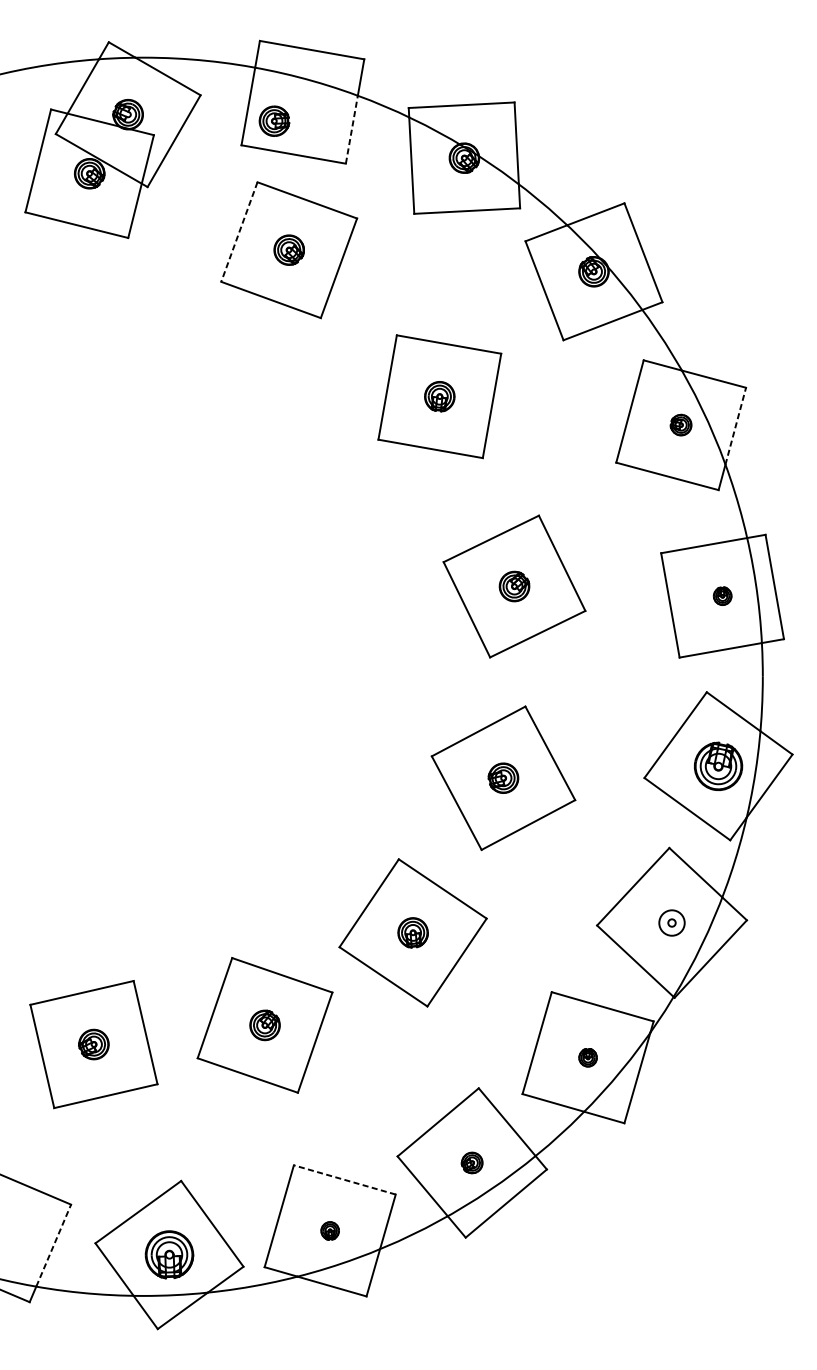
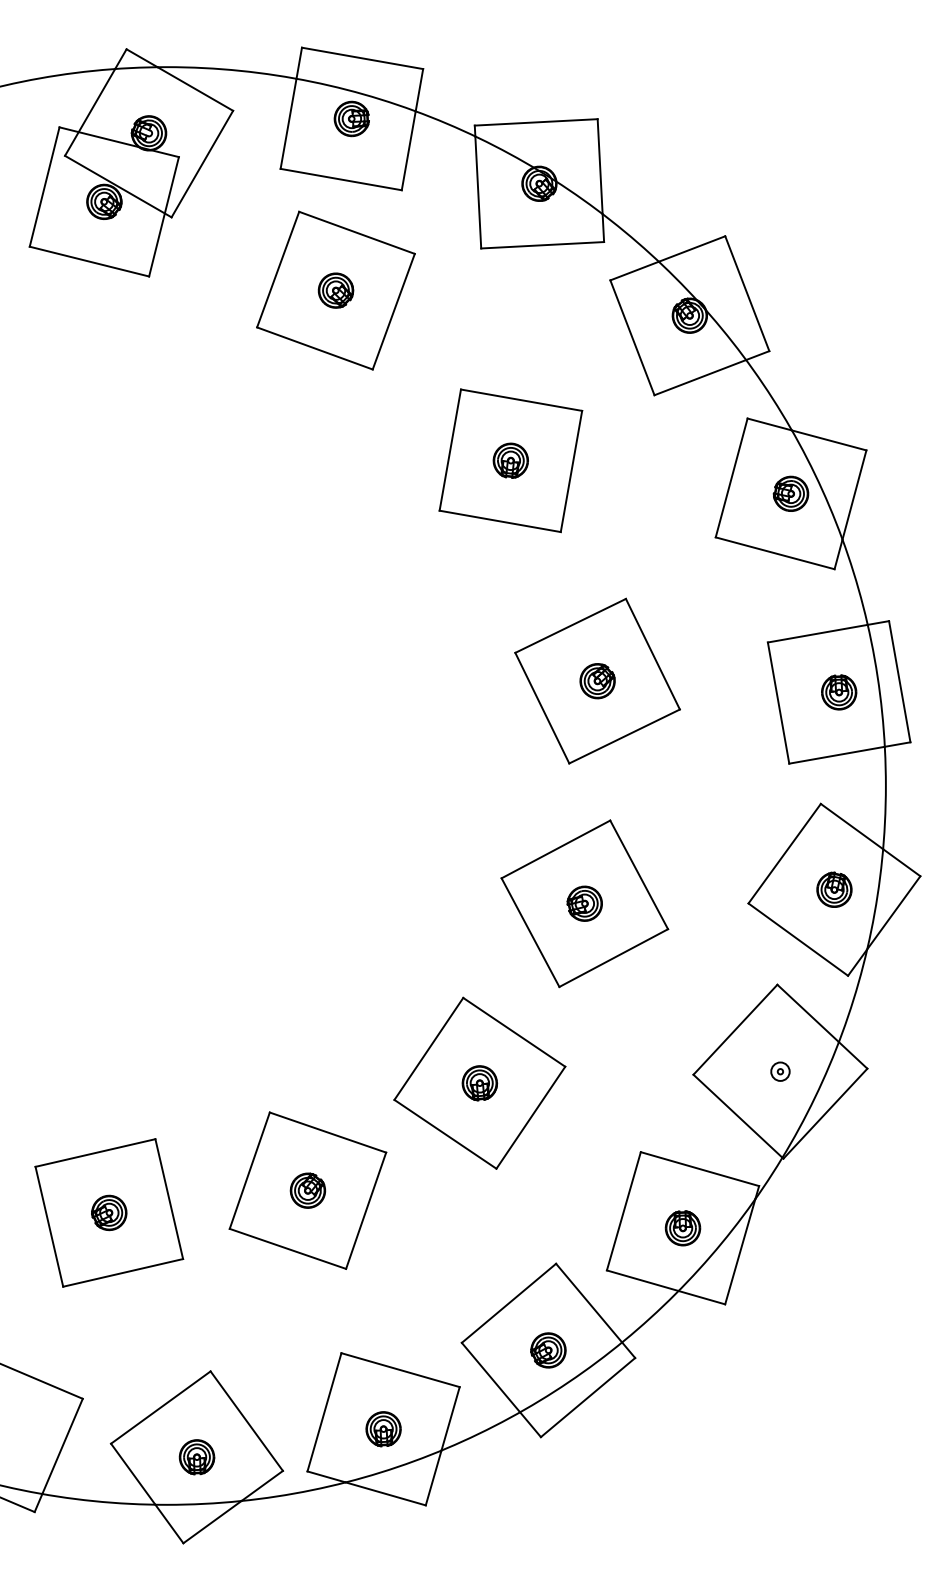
part: (274, 120) -> (351, 118), moved
line: (351, 129) -> (408, 150), dashed -> solid
line: (239, 231) -> (278, 269), dashed -> solid
part: (680, 424) -> (790, 493), size x1.43
line: (735, 425) -> (854, 494), dashed -> solid
part: (722, 596) -> (839, 692), size x1.67
part: (718, 765) -> (834, 889), size x0.62
part: (672, 922) -> (780, 1071), size x0.62
part: (587, 1057) -> (682, 1228), size x1.67
part: (472, 1163) -> (548, 1350), size x1.43
line: (344, 1180) -> (400, 1370), dashed -> solid
part: (330, 1231) -> (383, 1429), size x1.67
line: (53, 1245) -> (62, 1446), dashed -> solid
part: (169, 1255) -> (196, 1457), size x0.62

